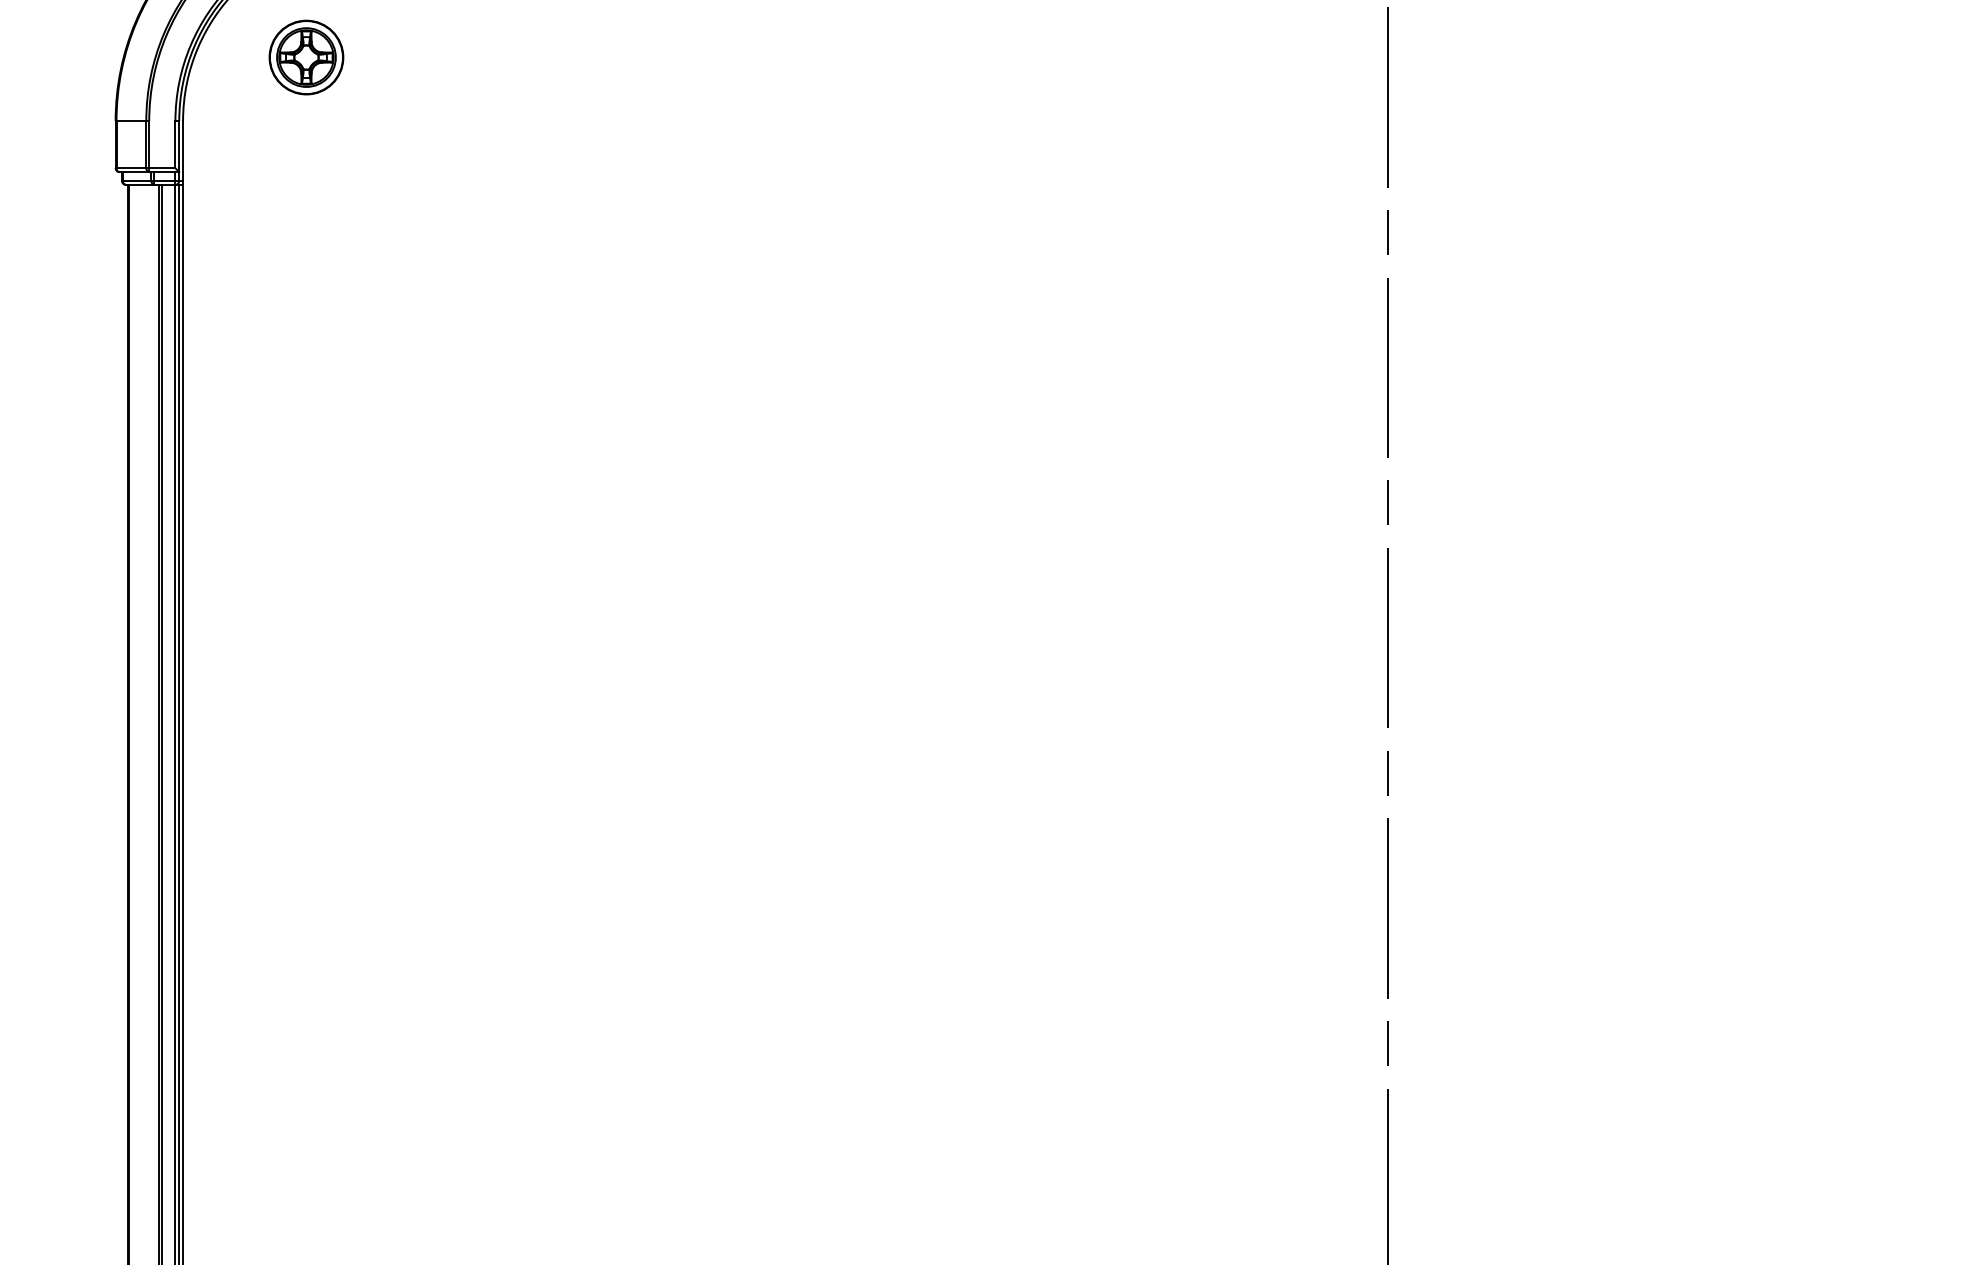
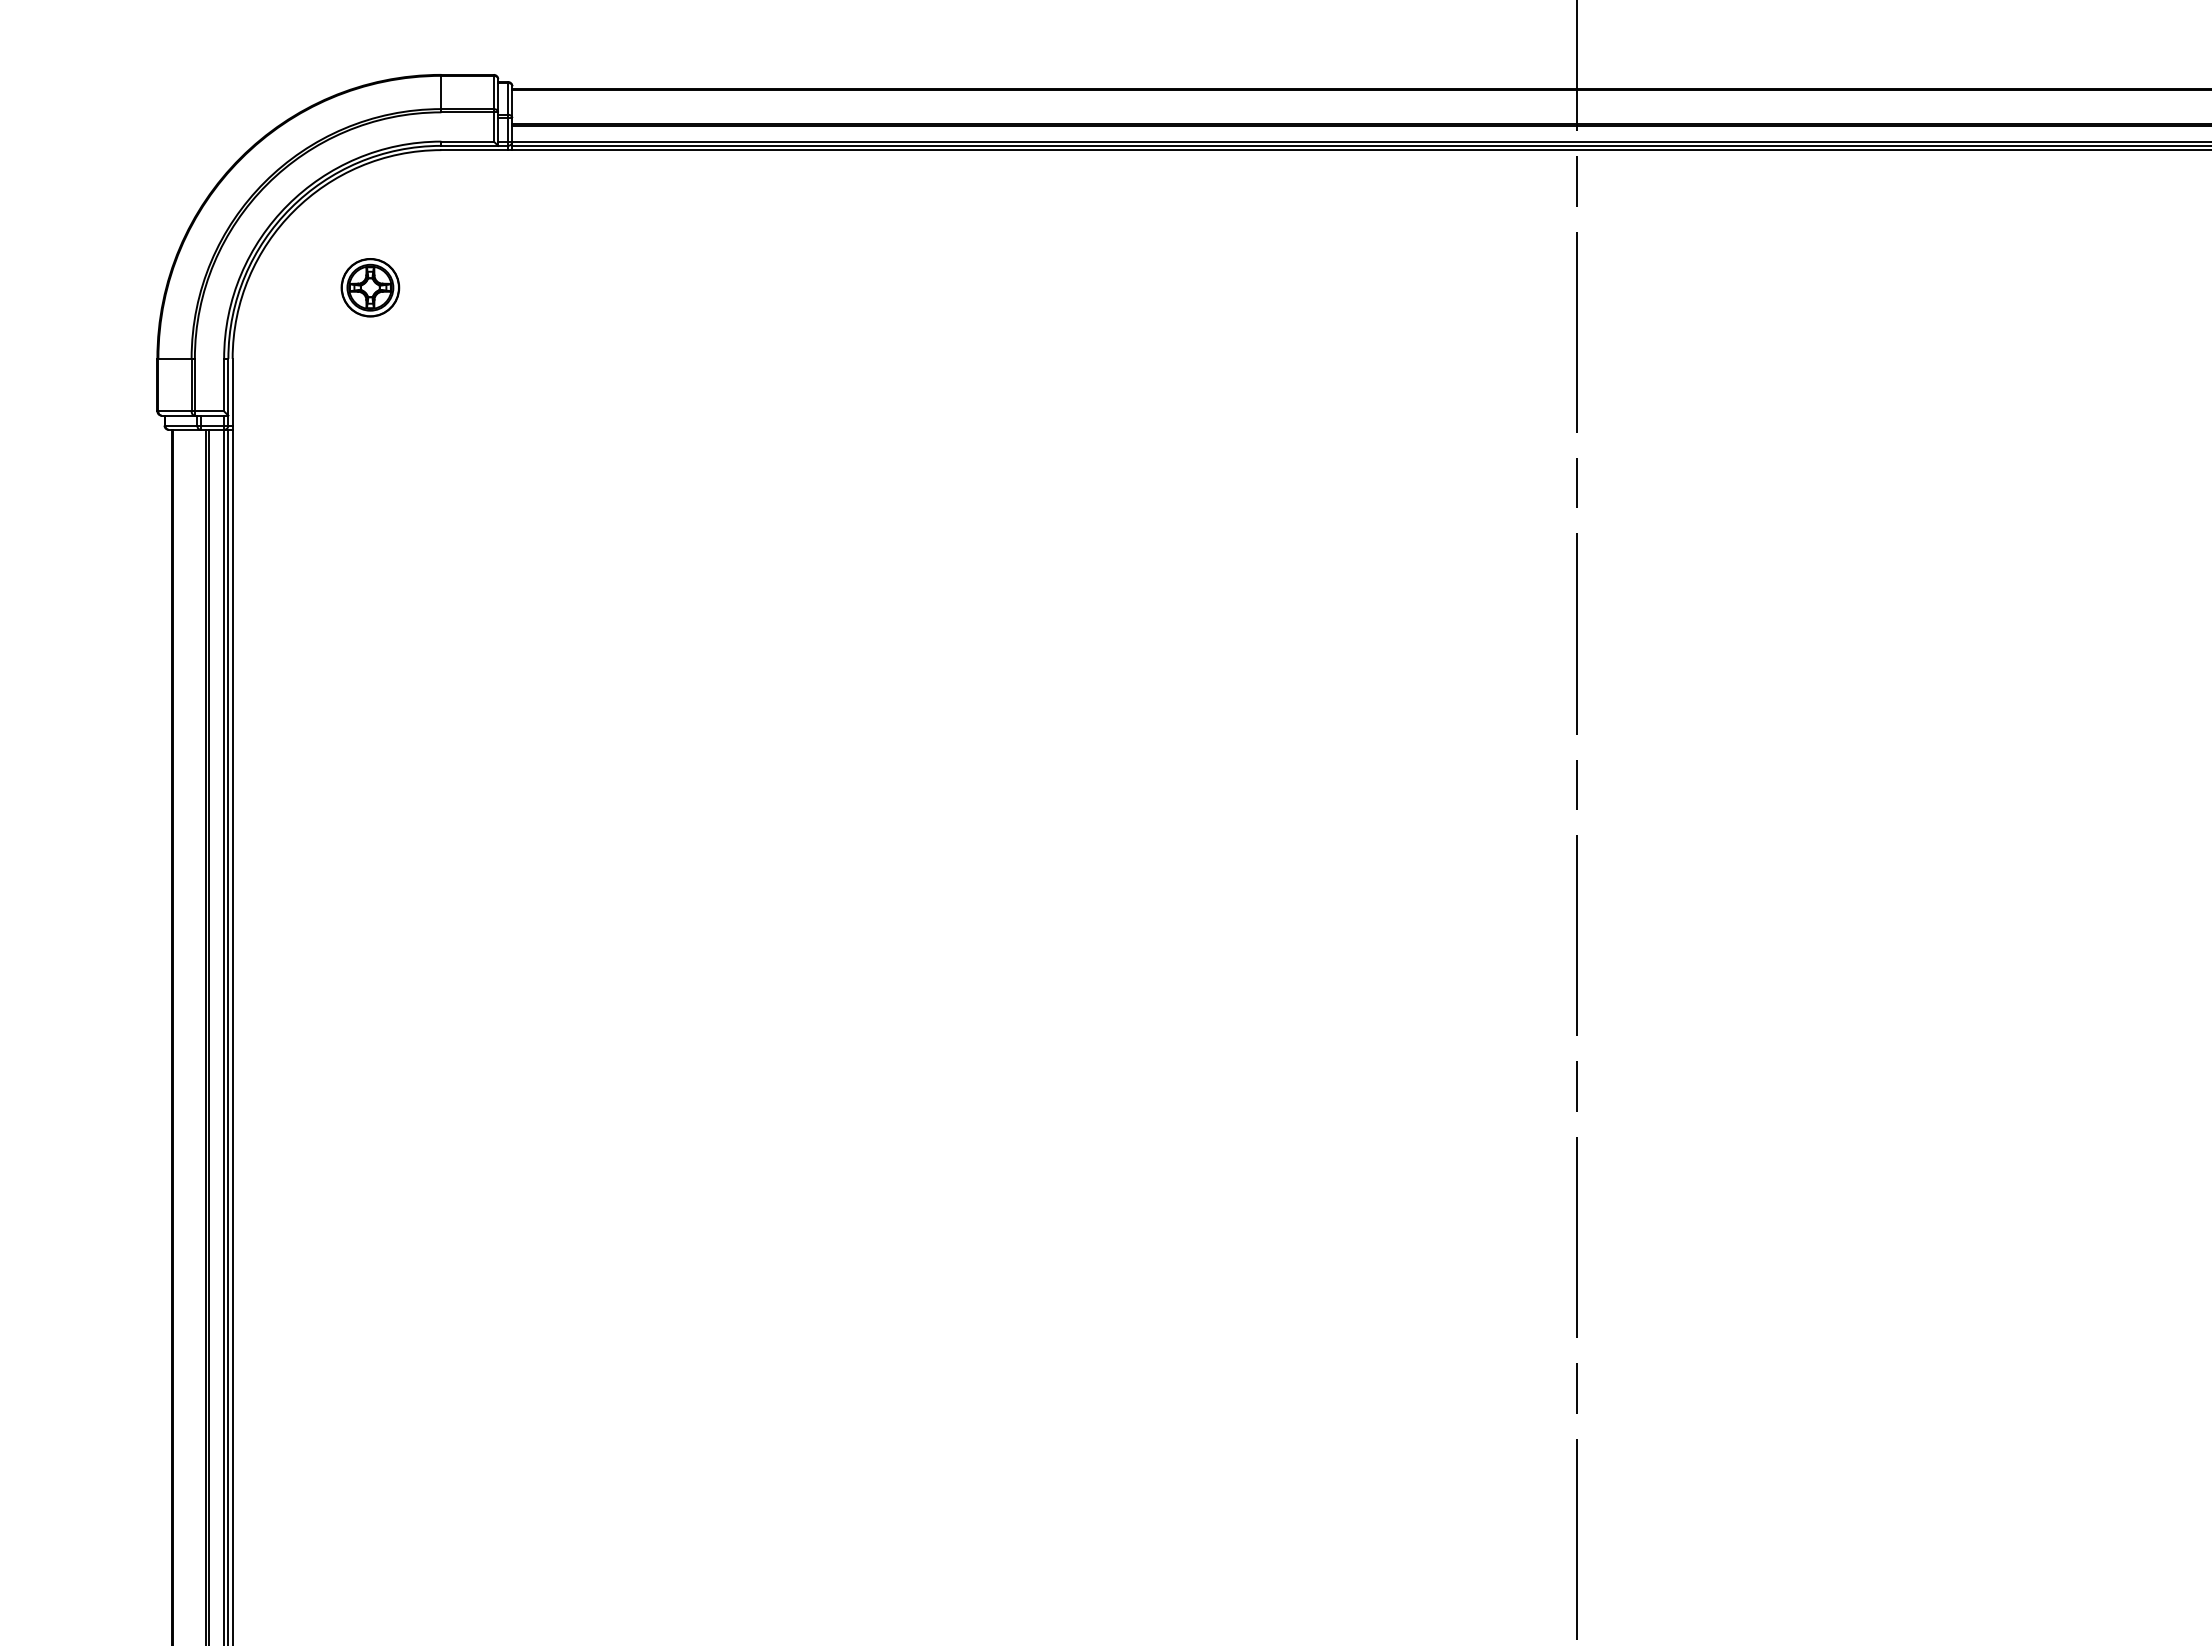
part: (306, 57) -> (370, 287), size x0.7

